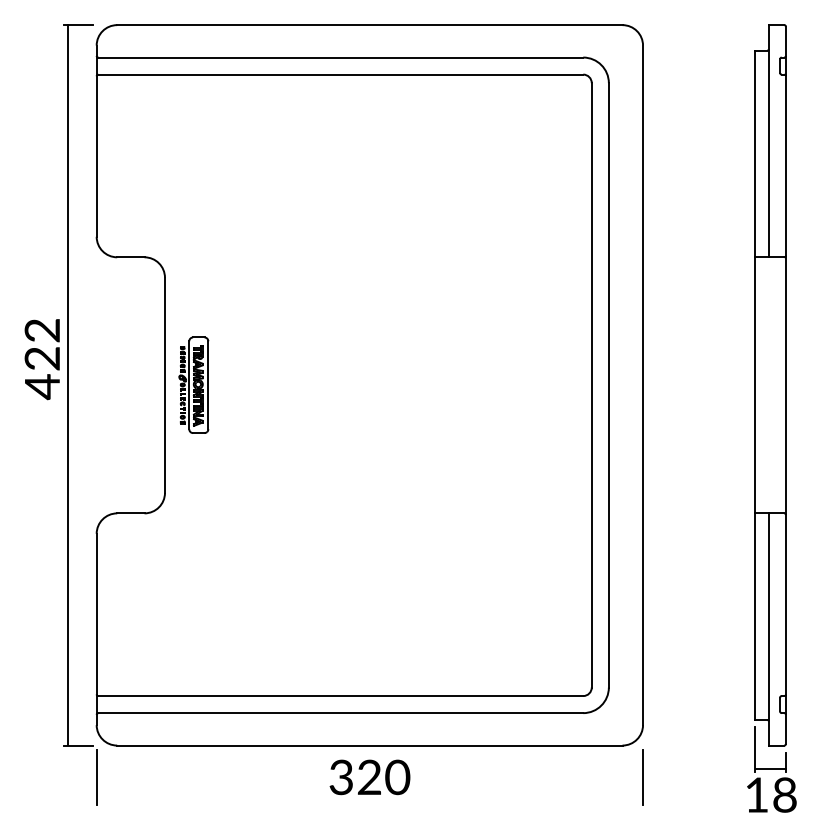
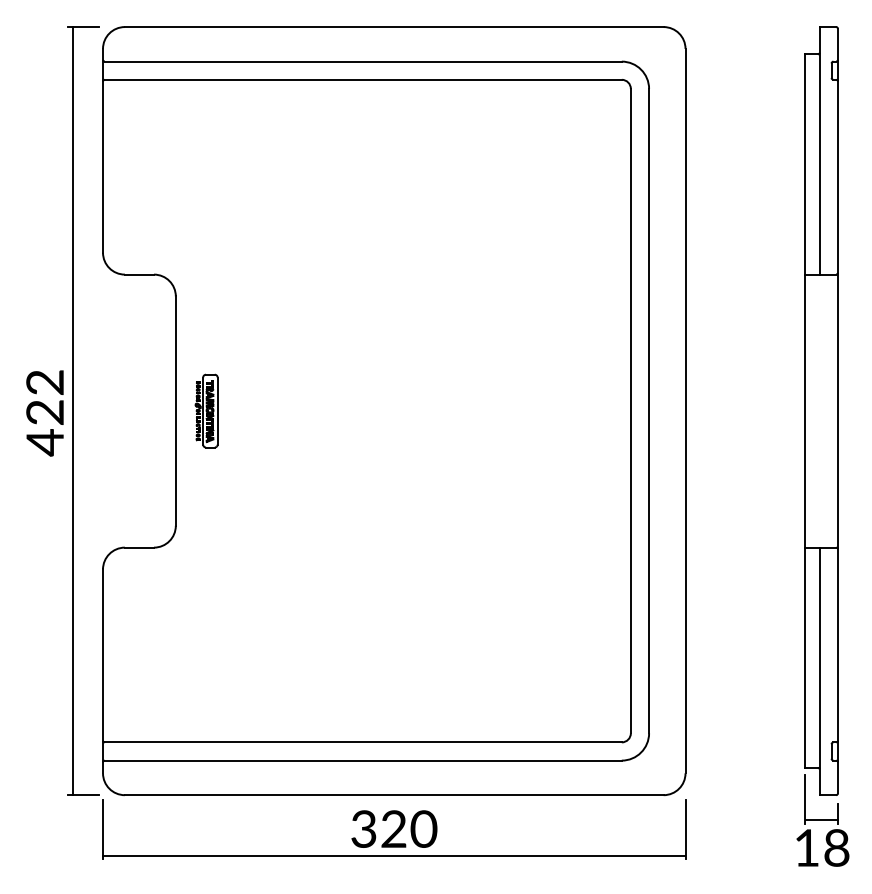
text: (41, 359) -> (44, 413), moved
part: (193, 385) -> (206, 411), size x0.71
line: (369, 802) -> (393, 855), added

